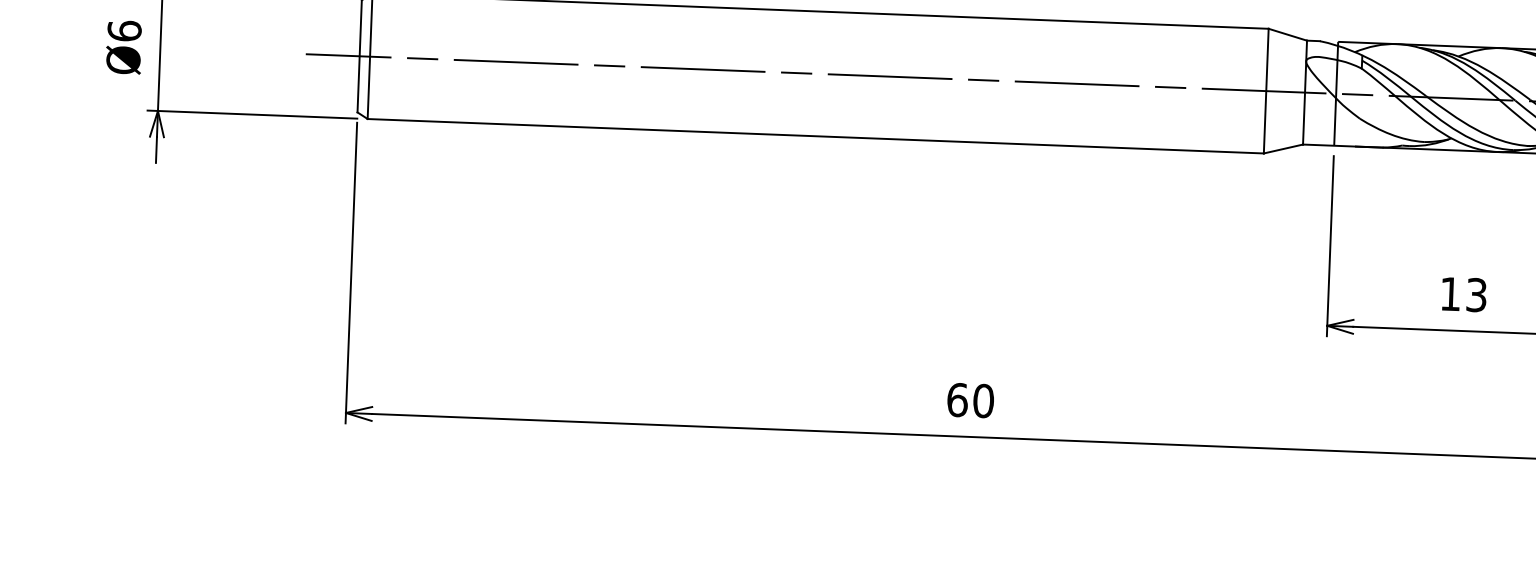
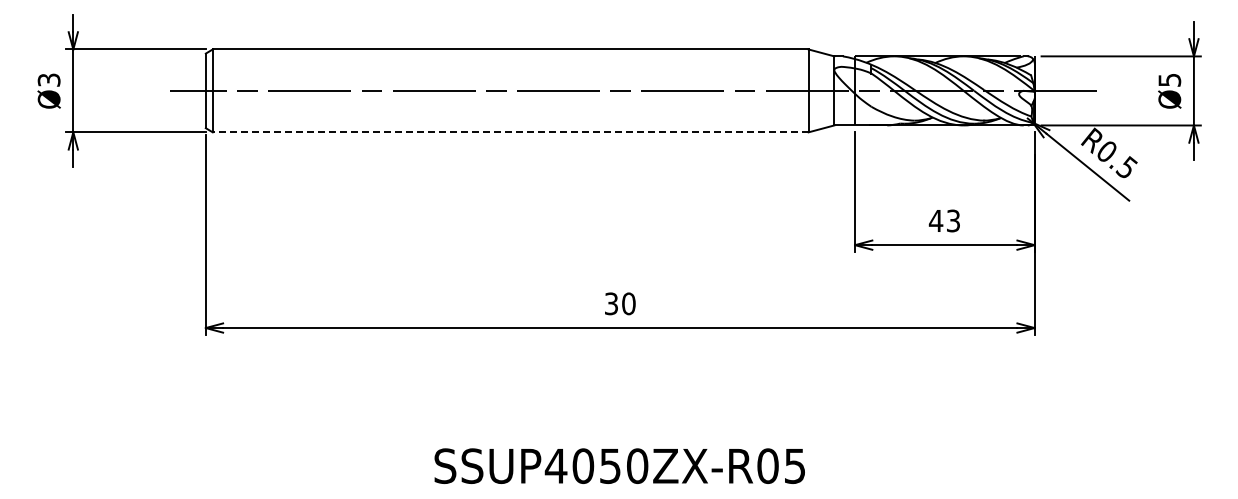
text: (123, 30) -> (48, 79), Ø6 -> Ø3
line: (815, 136) -> (510, 132), solid -> dashed
text: (1449, 293) -> (935, 220), 13 -> 43
text: (957, 399) -> (611, 303), 60 -> 30

